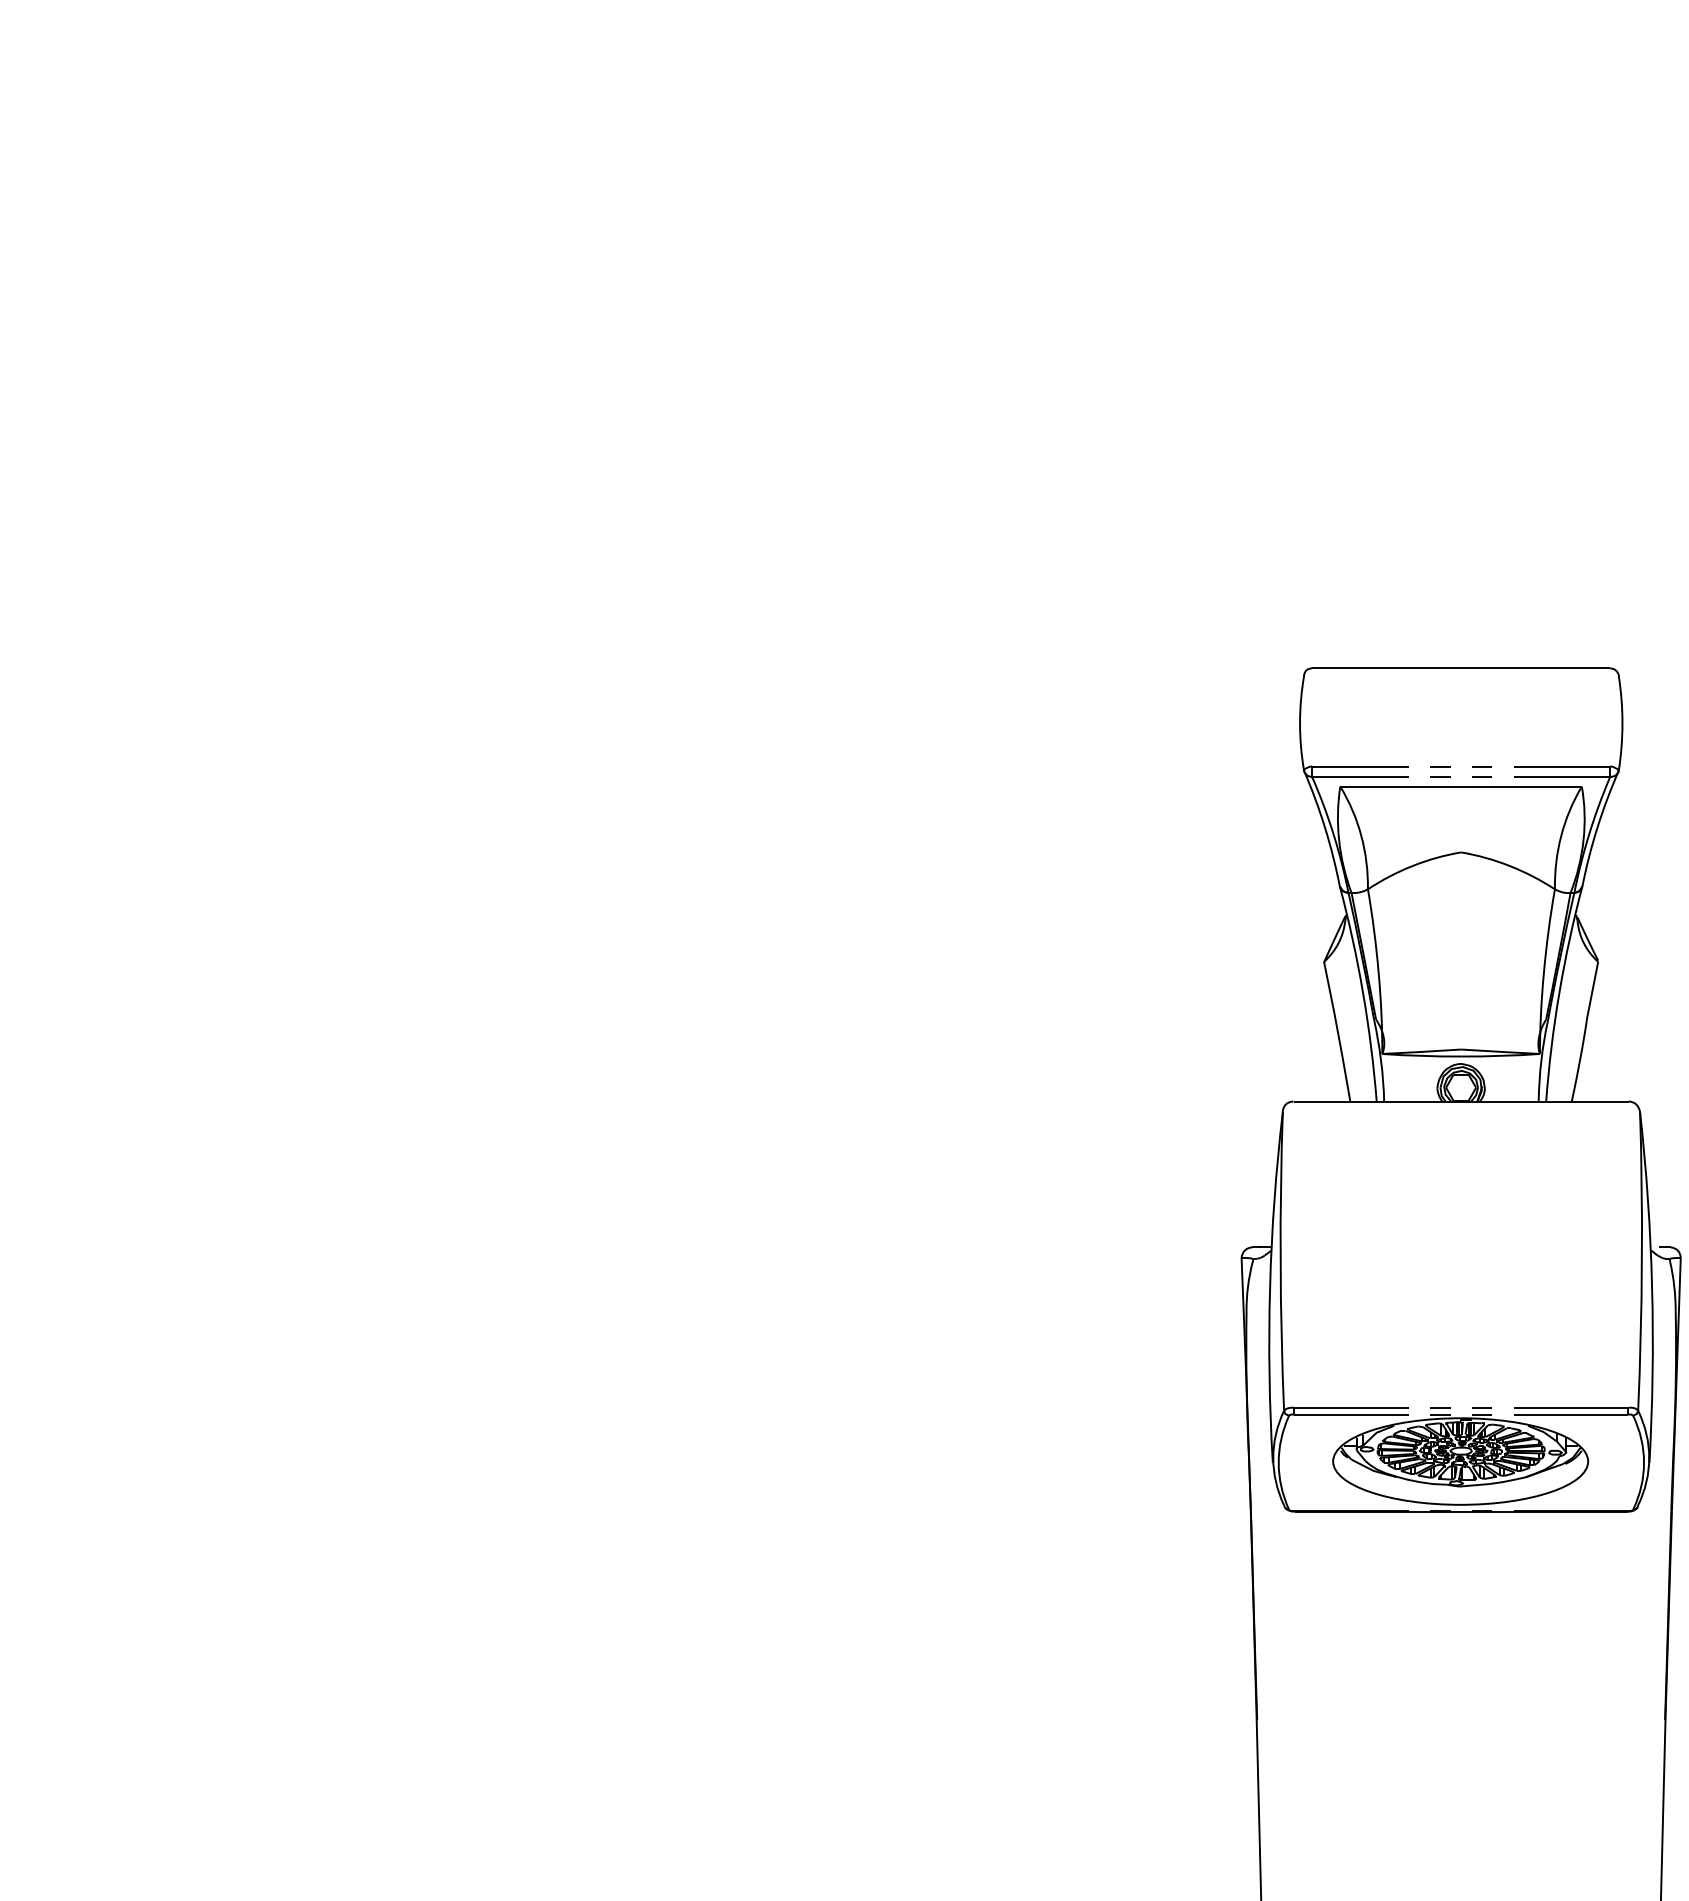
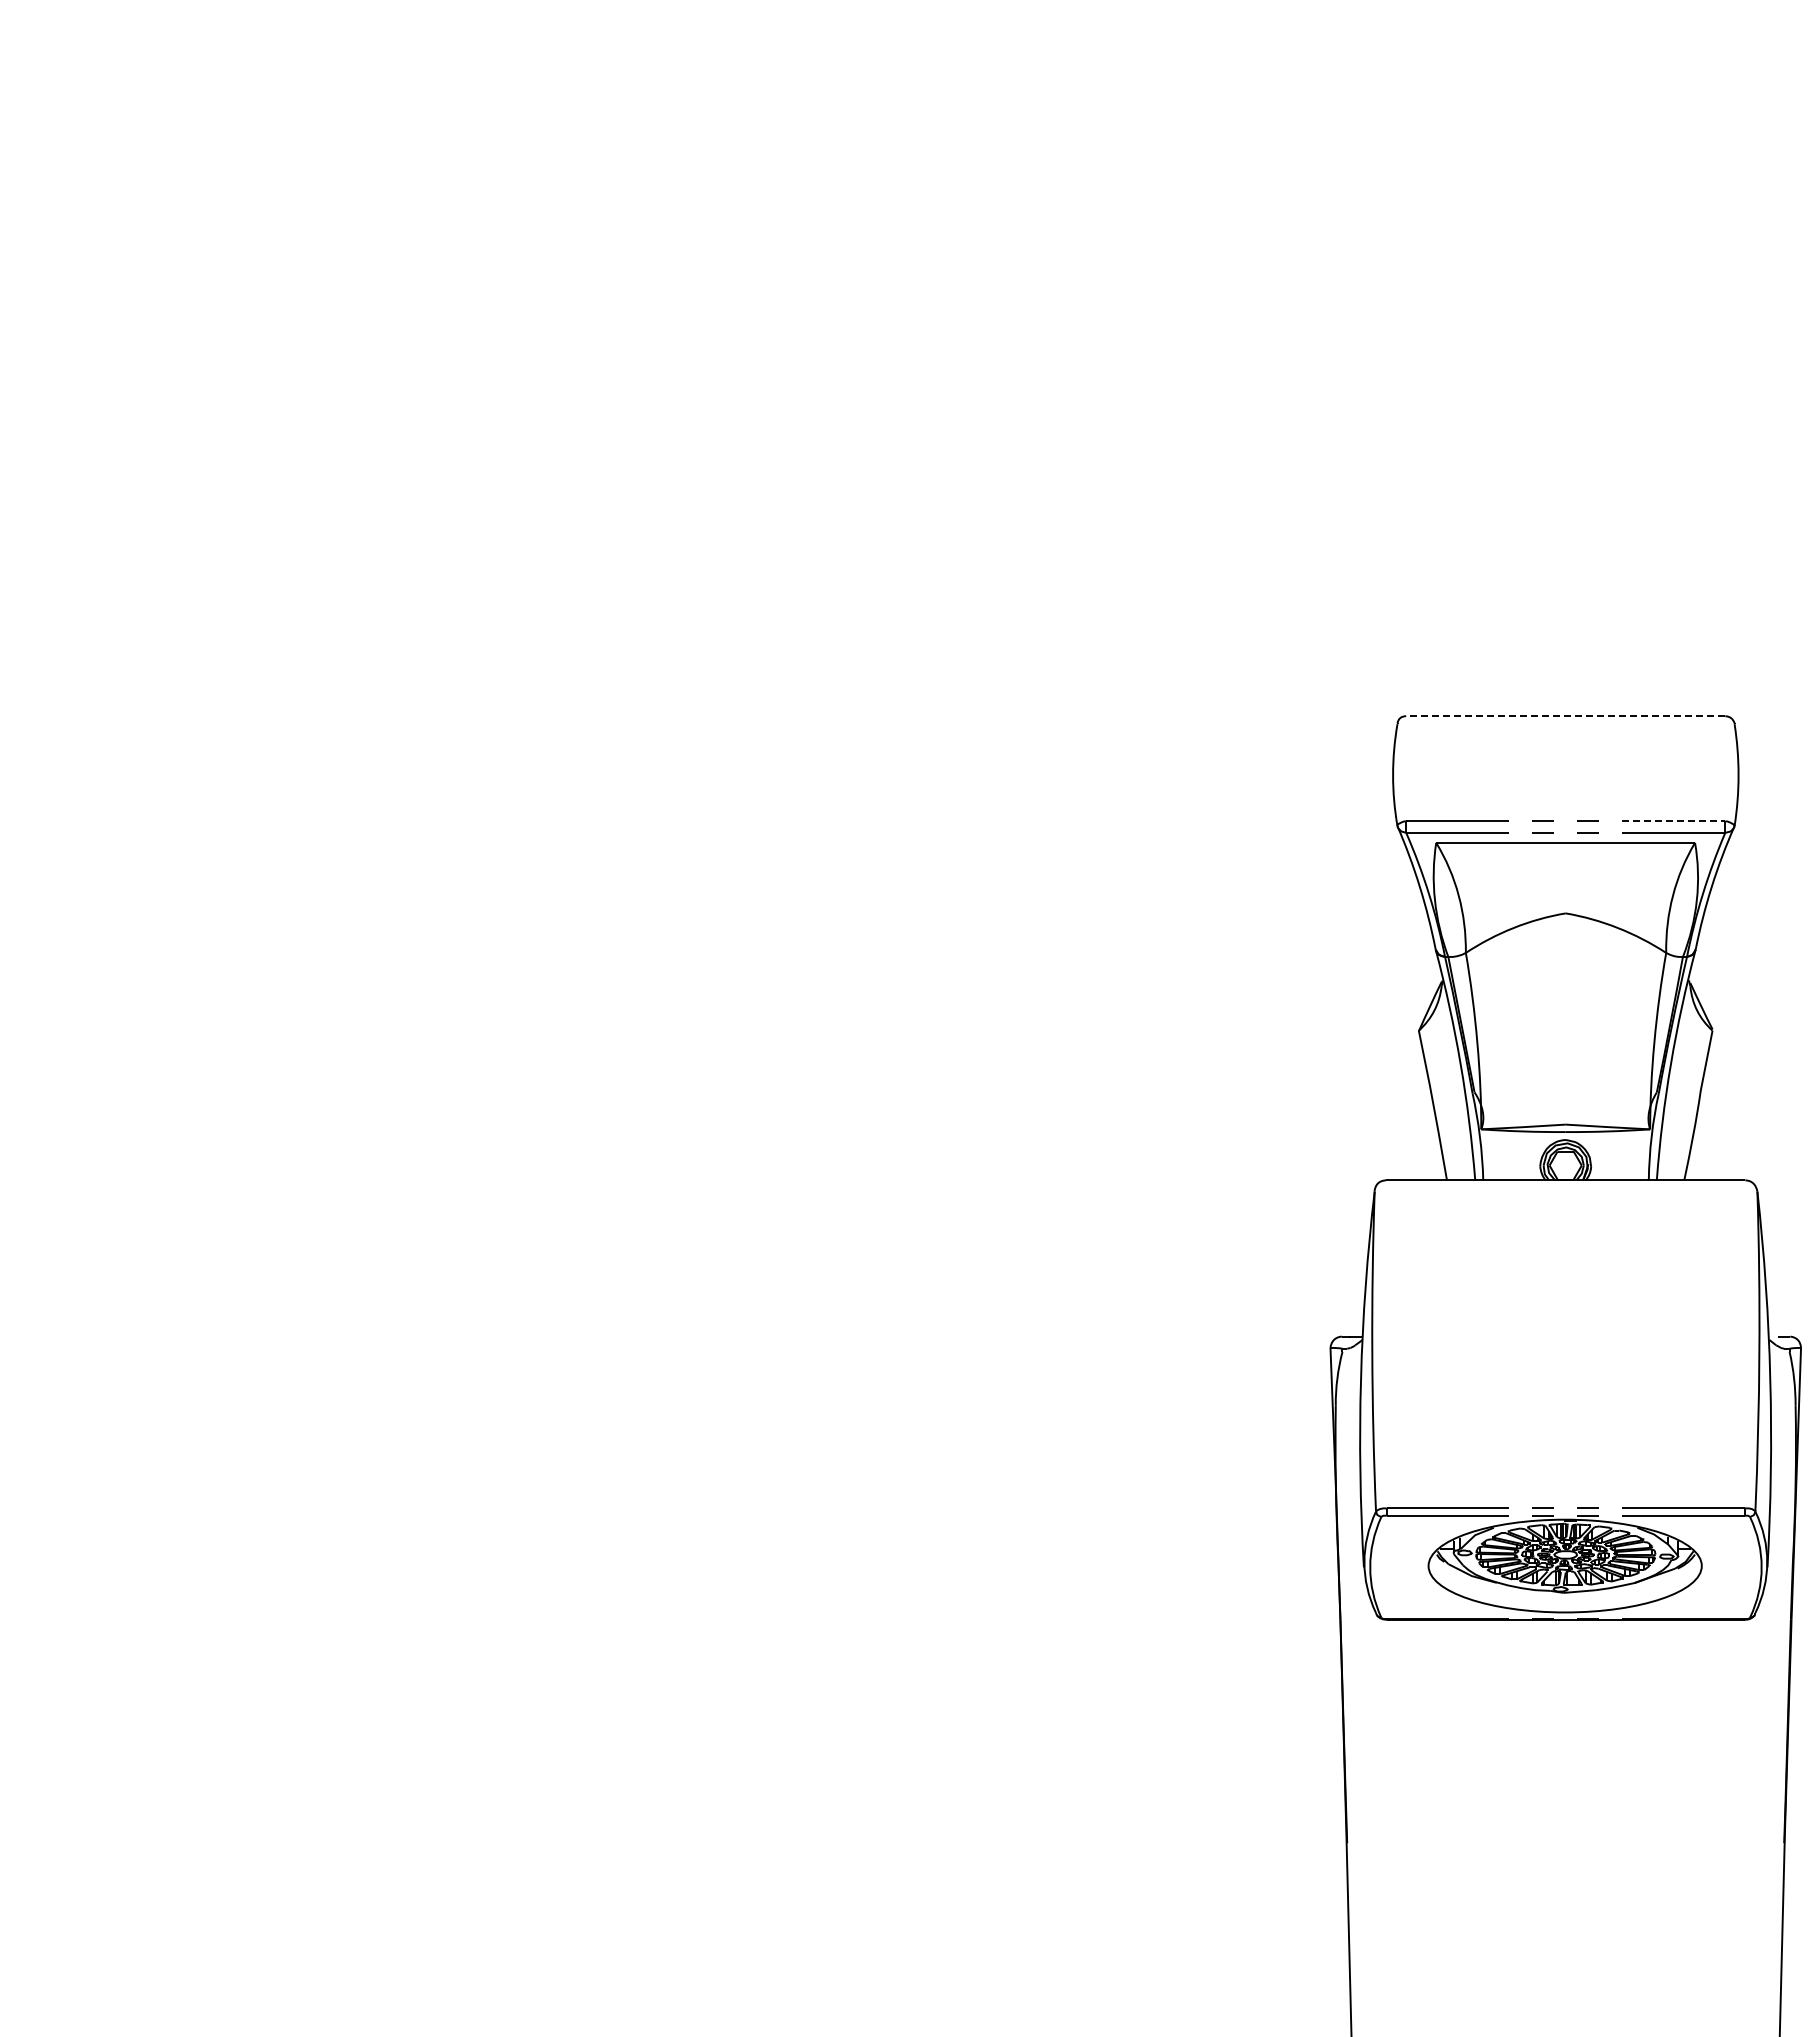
line: (1460, 668) -> (1565, 716), solid -> dashed
line: (1561, 766) -> (1673, 821), solid -> dashed

